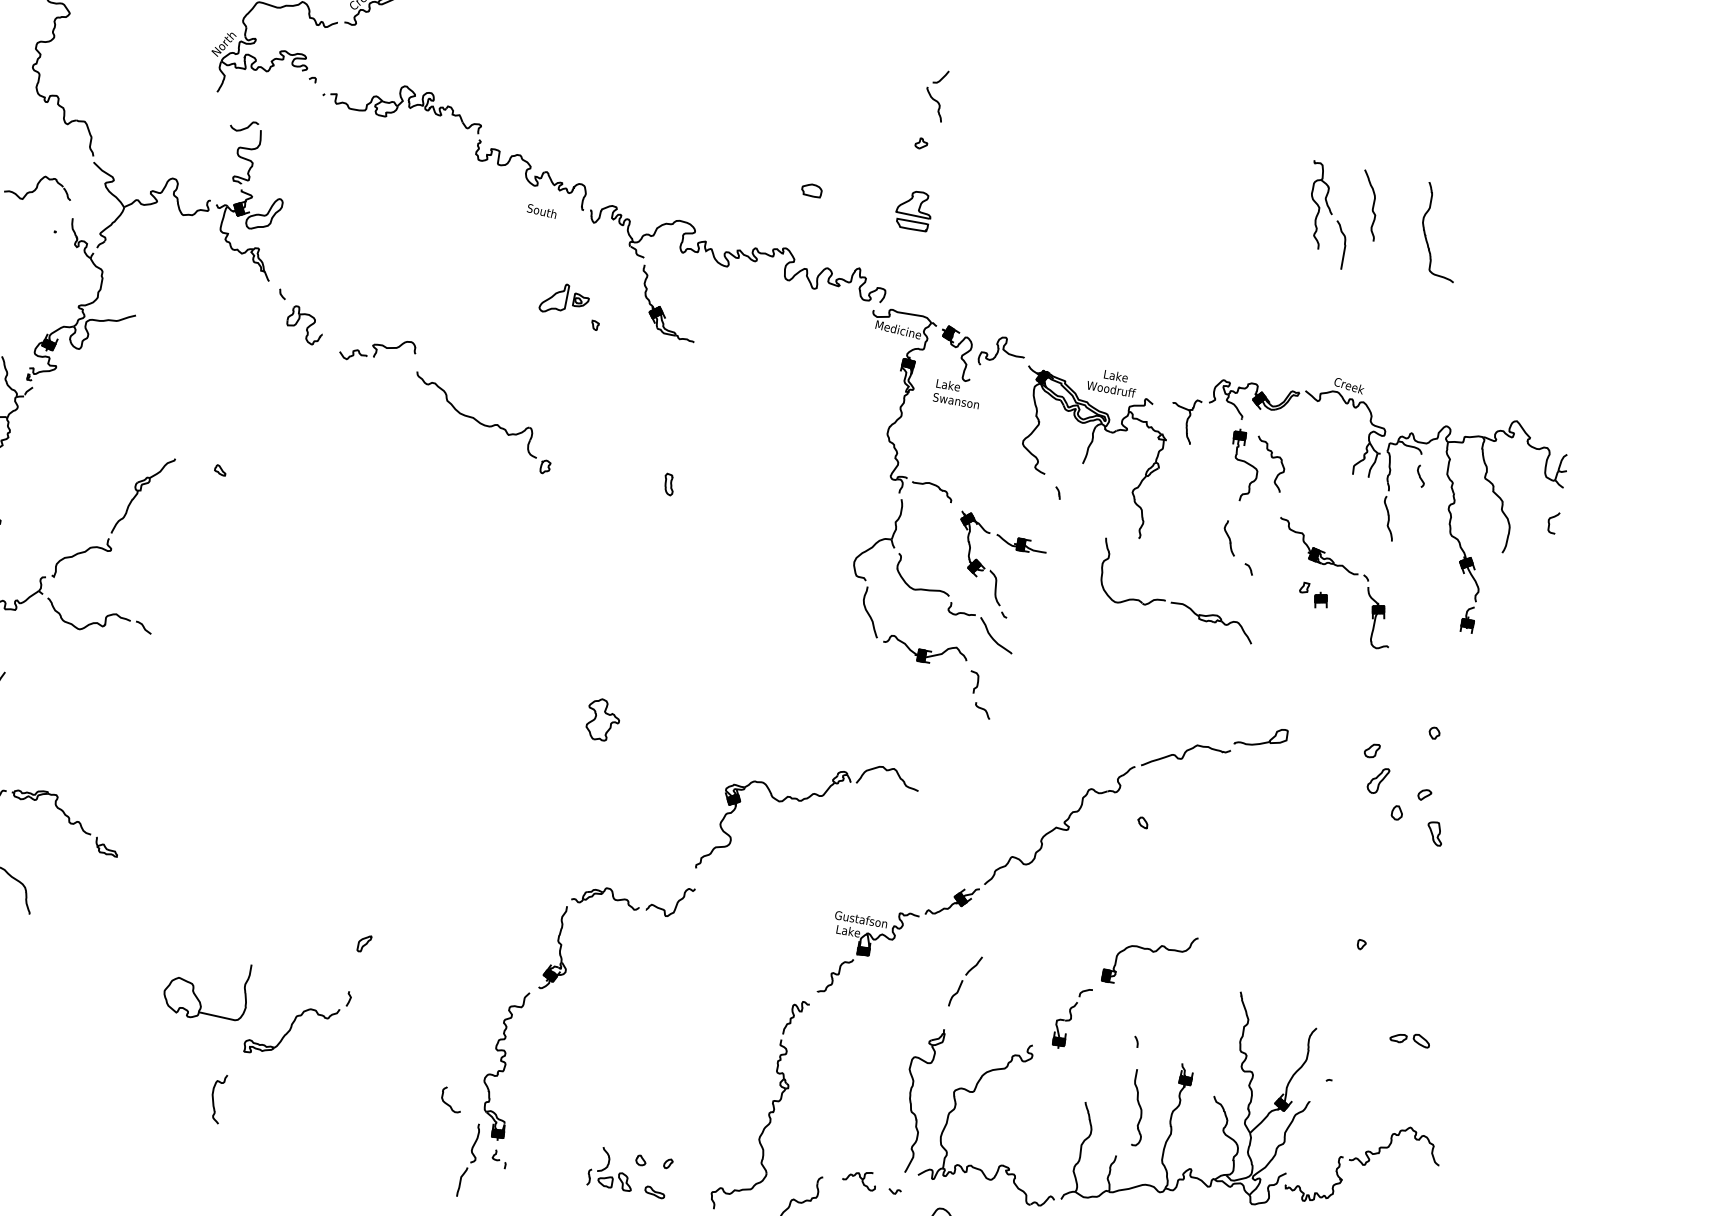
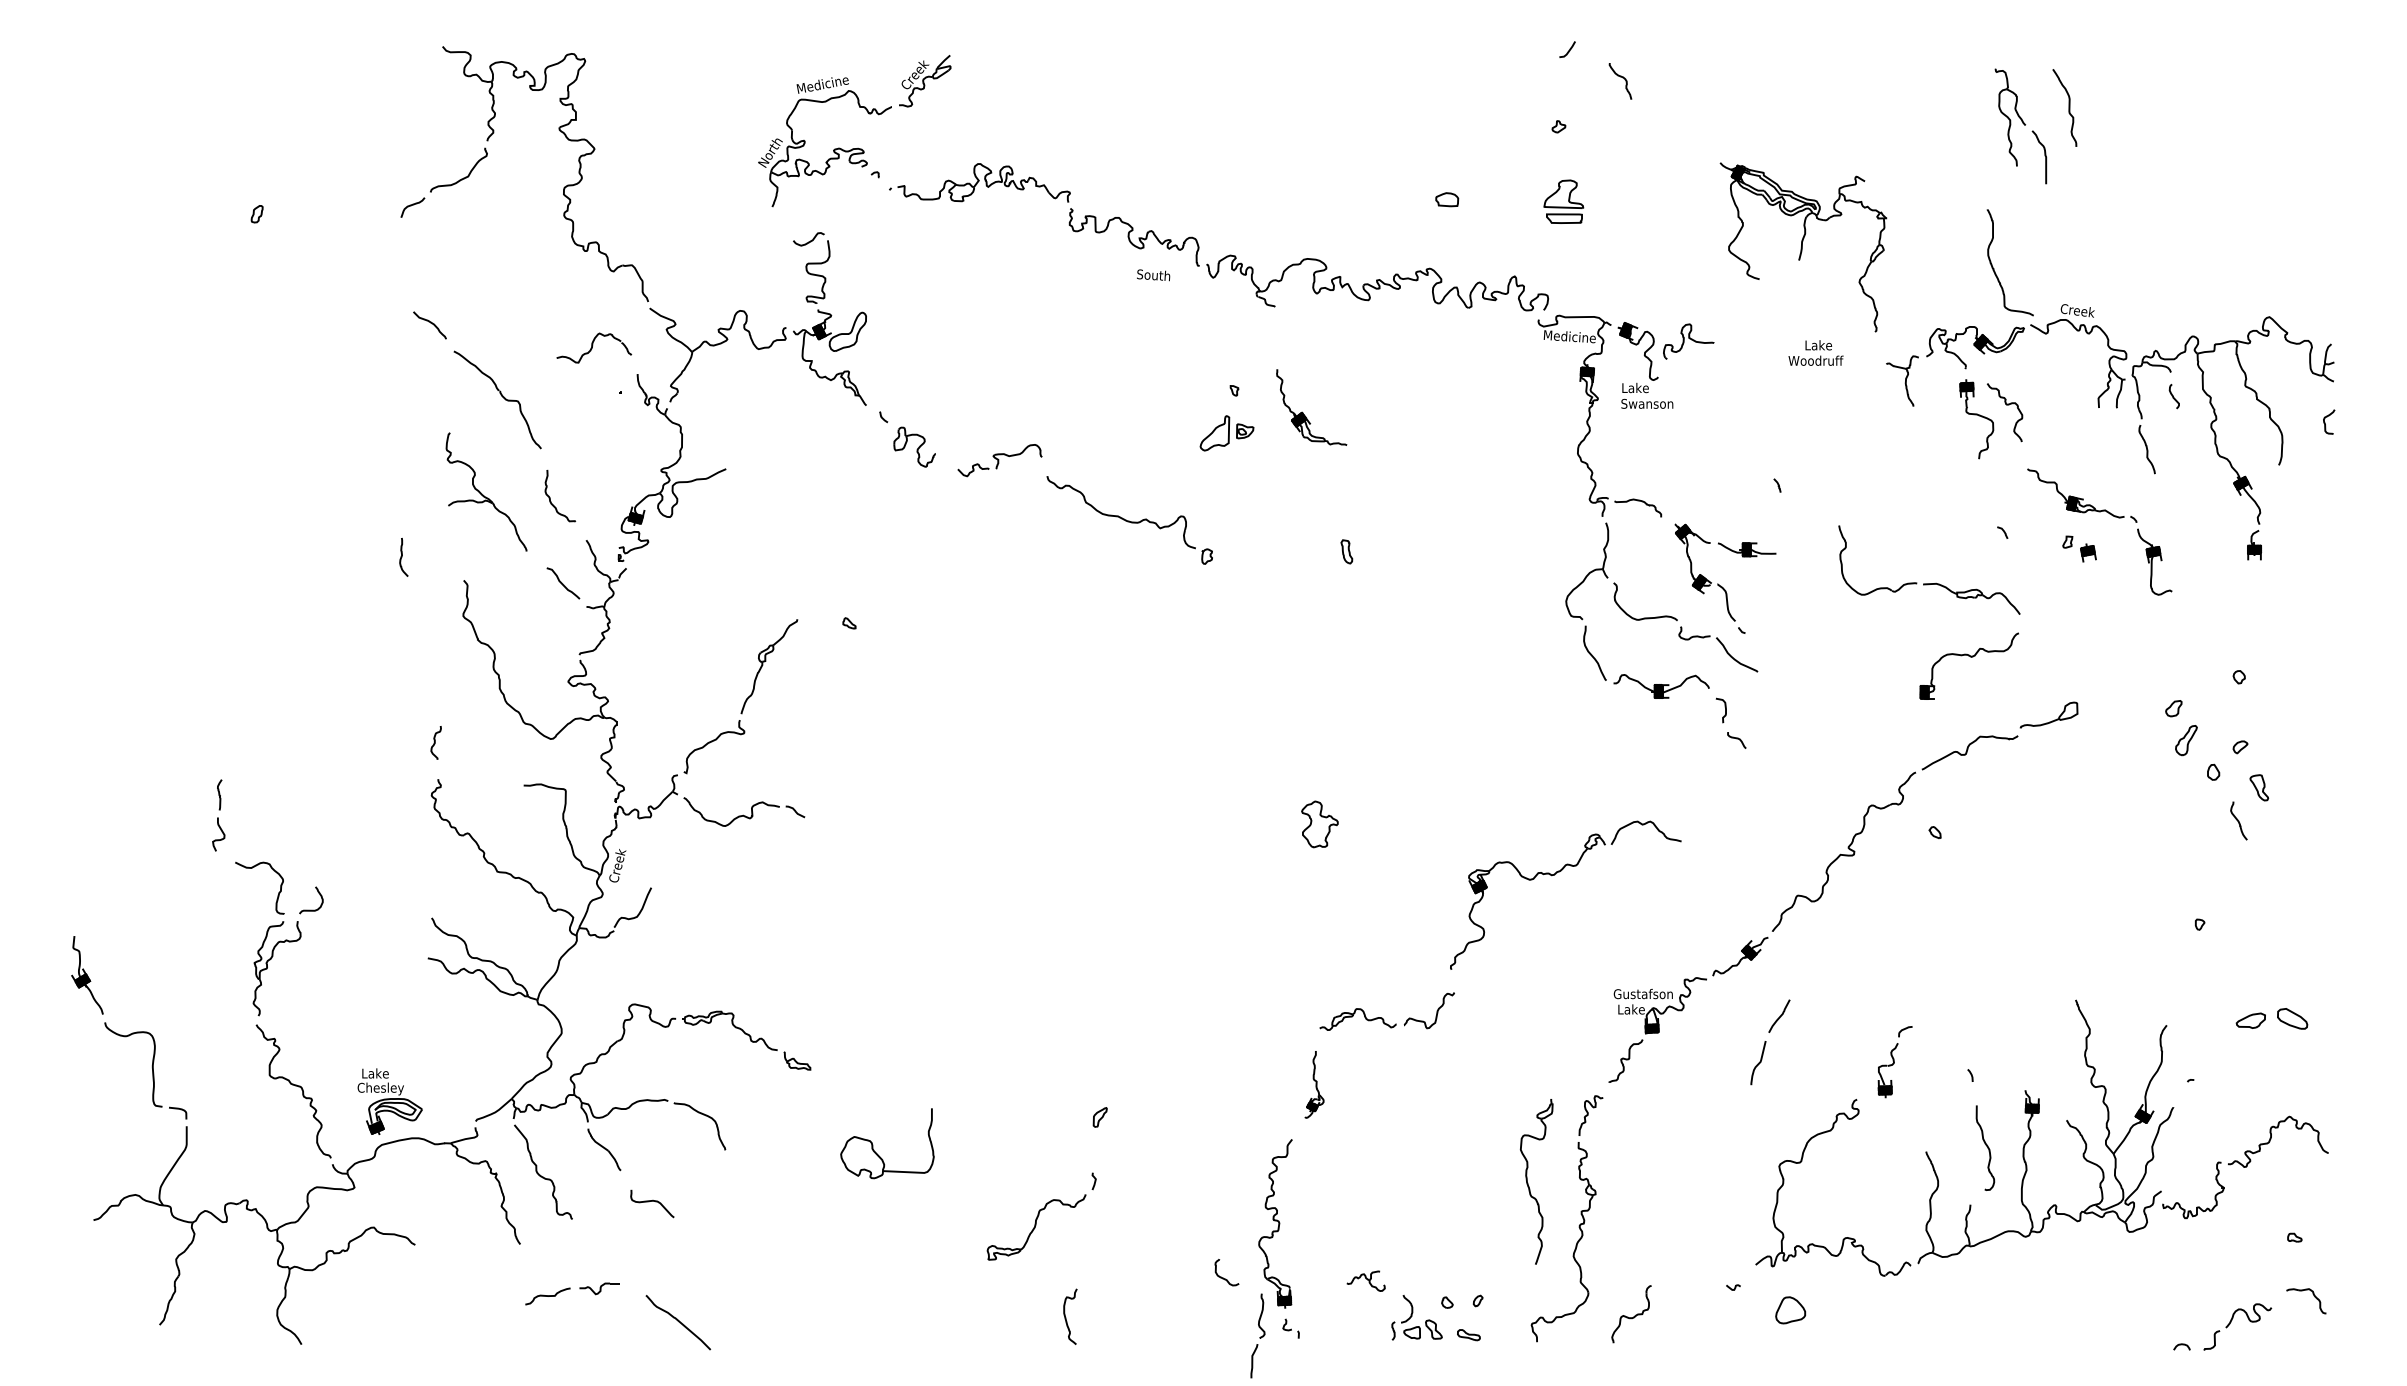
curve: (936, 102) -> (1622, 78), moved
curve: (1426, 235) -> (1994, 268), moved
part: (564, 299) -> (1226, 433), moved
part: (661, 306) -> (1303, 412), moved
part: (1088, 453) -> (1803, 247), moved
curve: (1229, 537) -> (2238, 820), moved
part: (557, 948) -> (1314, 1084), size x0.7
part: (1152, 952) -> (1970, 657), moved
part: (965, 980) -> (1770, 1041), size x1.4
part: (194, 987) -> (873, 1144), moved
part: (1409, 1039) -> (2271, 1019), size x1.6
curve: (214, 1098) -> (1066, 1317), moved
part: (911, 1100) -> (1528, 1183), moved
part: (859, 1178) -> (1365, 1280), moved

